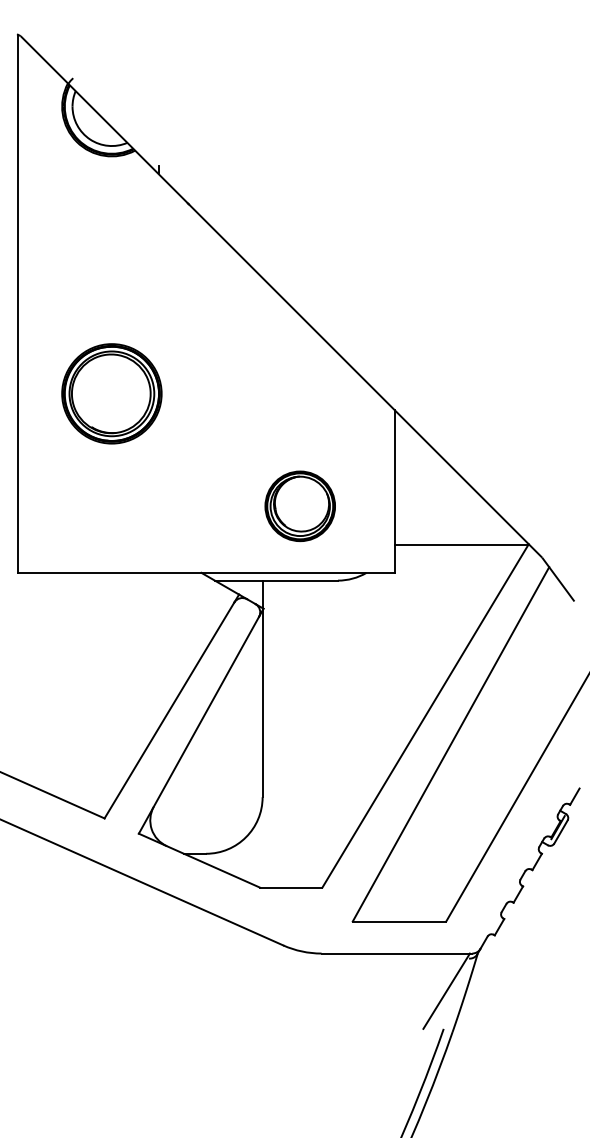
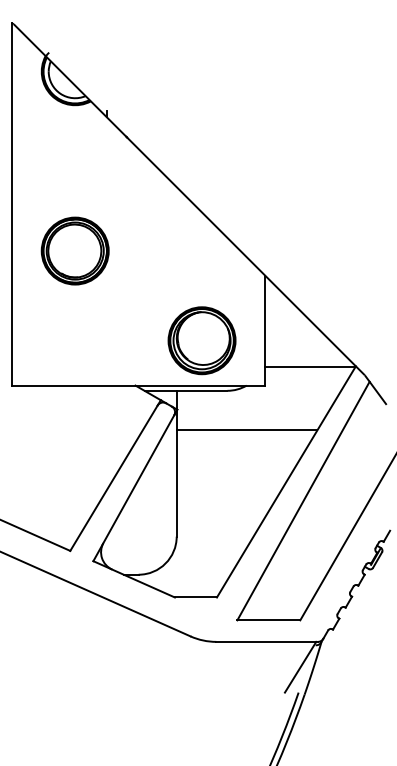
part: (110, 392) -> (74, 250), moved
part: (299, 505) -> (201, 340), size x1.43
line: (366, 639) -> (246, 430), added

